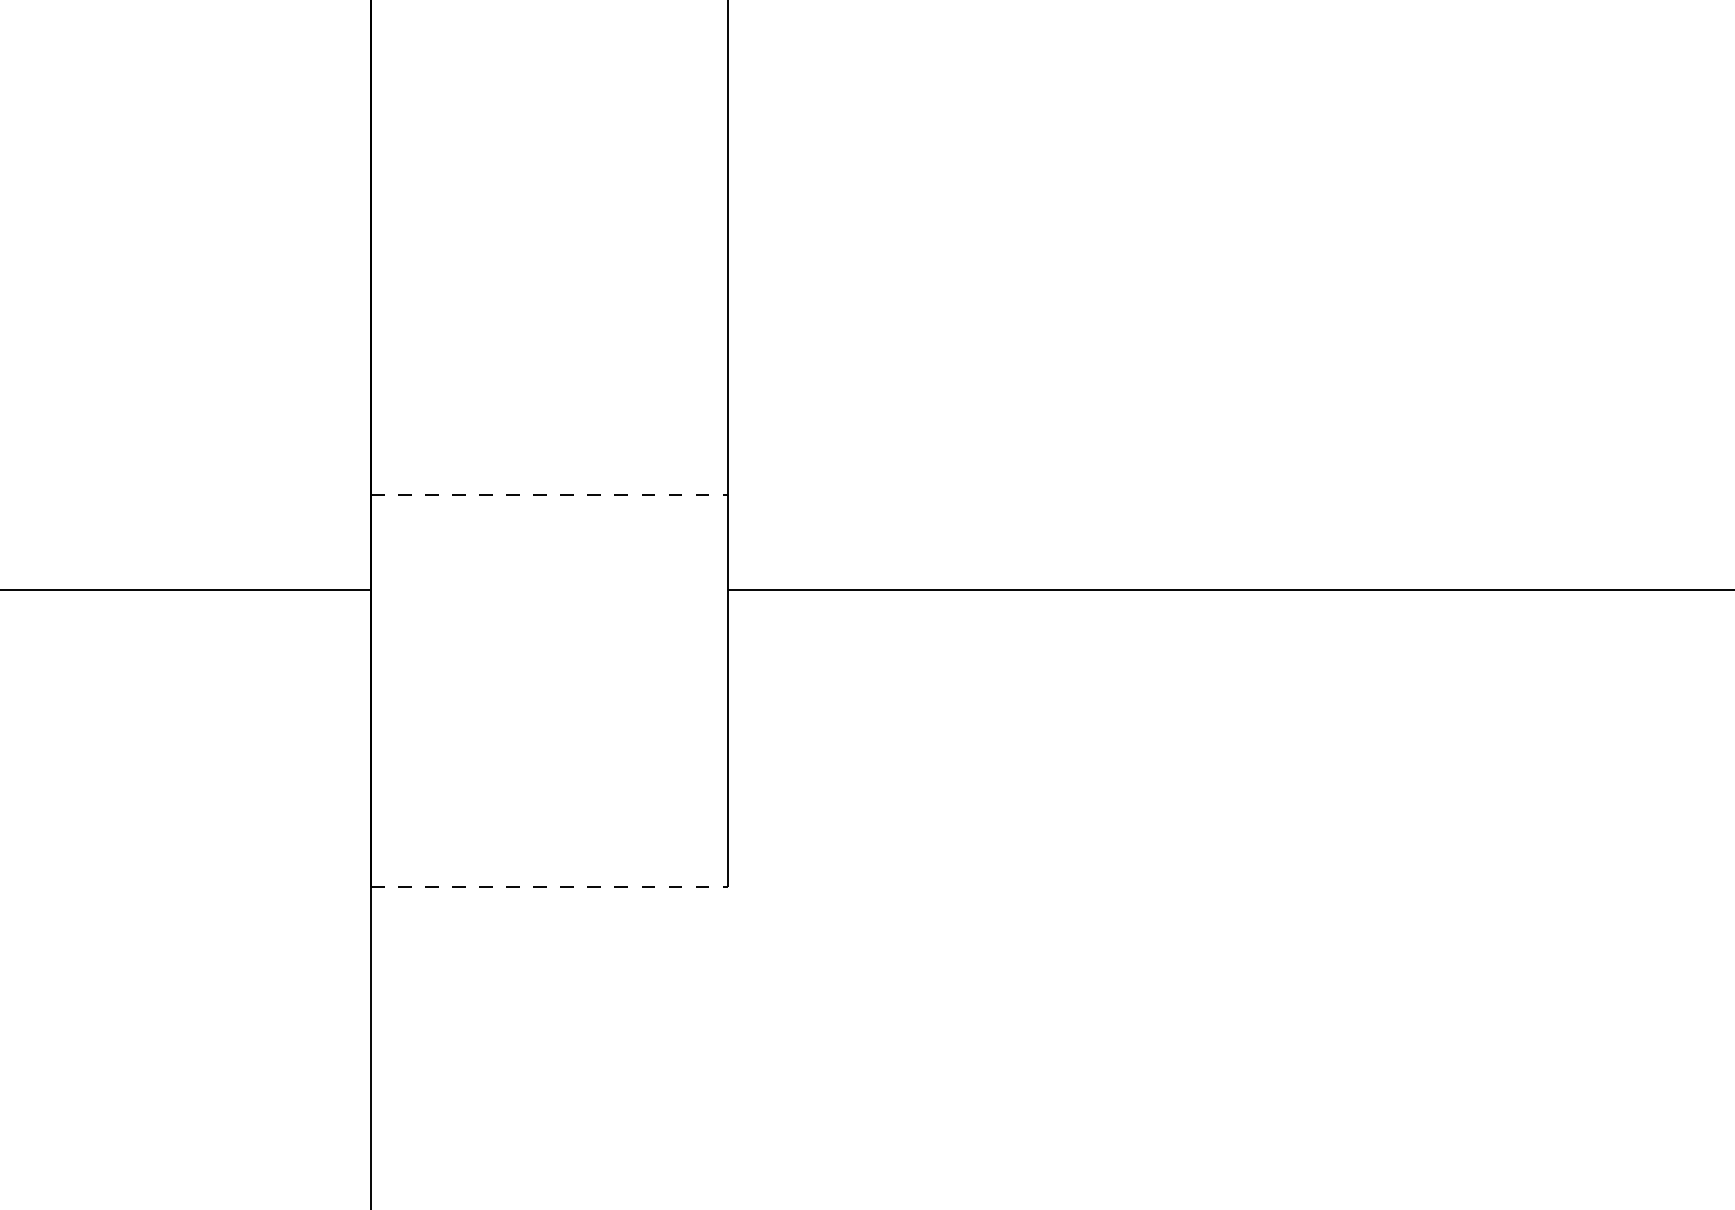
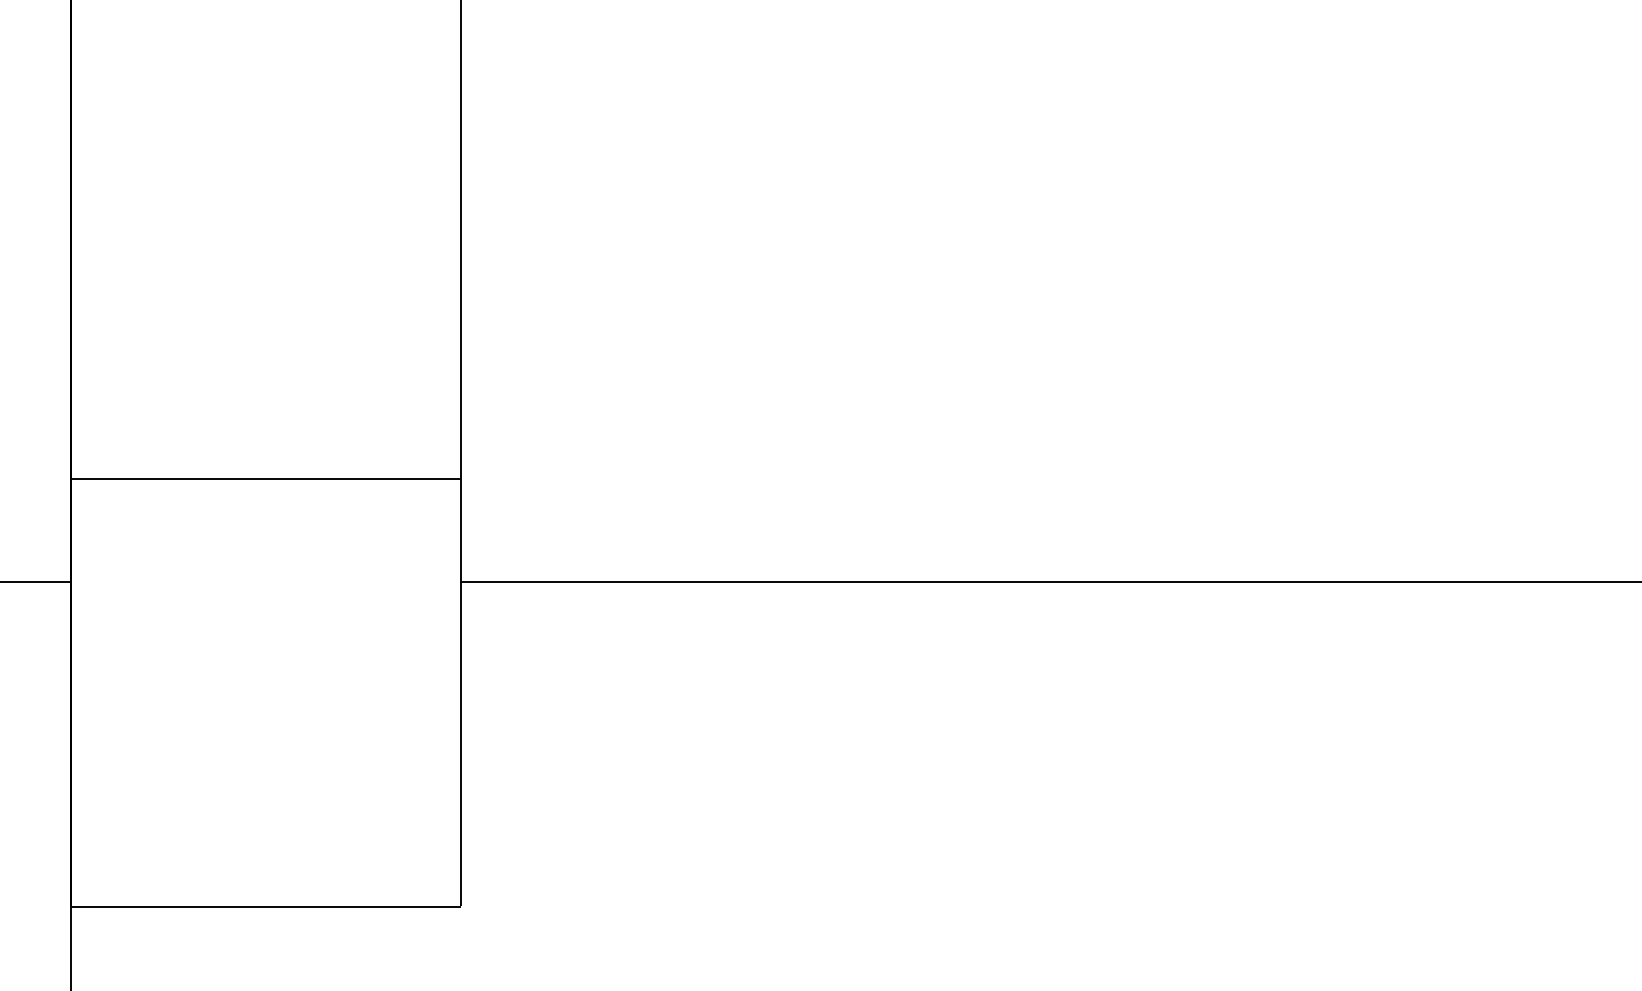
line: (549, 495) -> (265, 479), dashed -> solid
line: (549, 887) -> (265, 907), dashed -> solid

